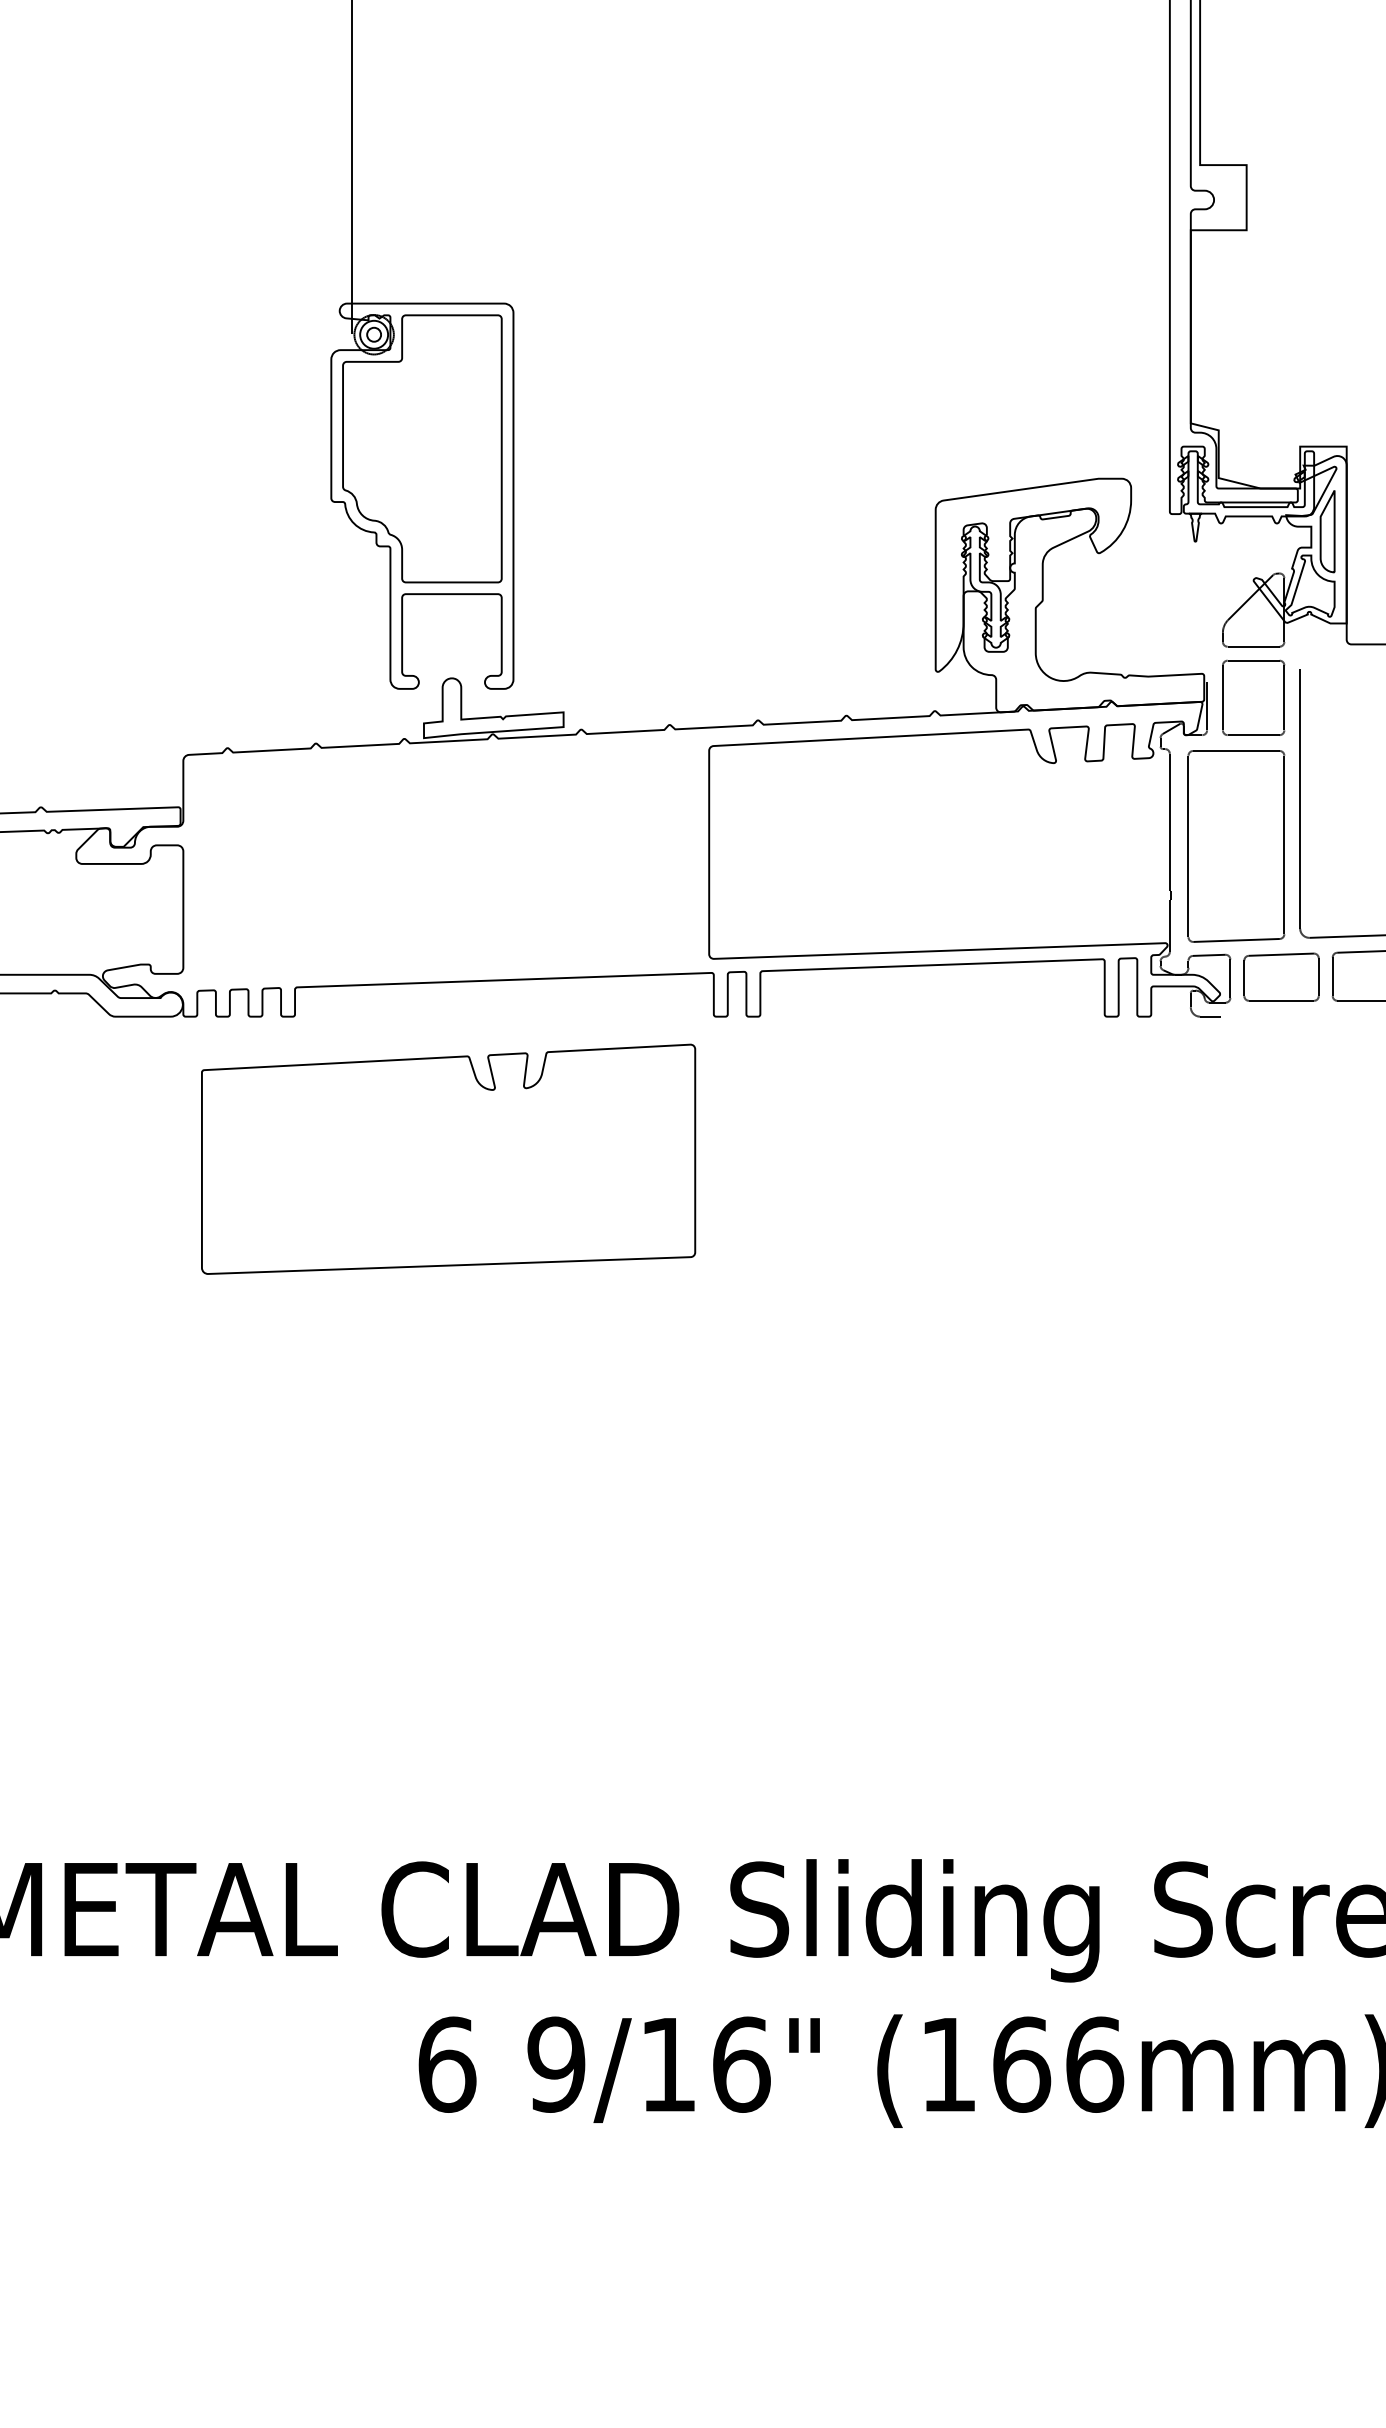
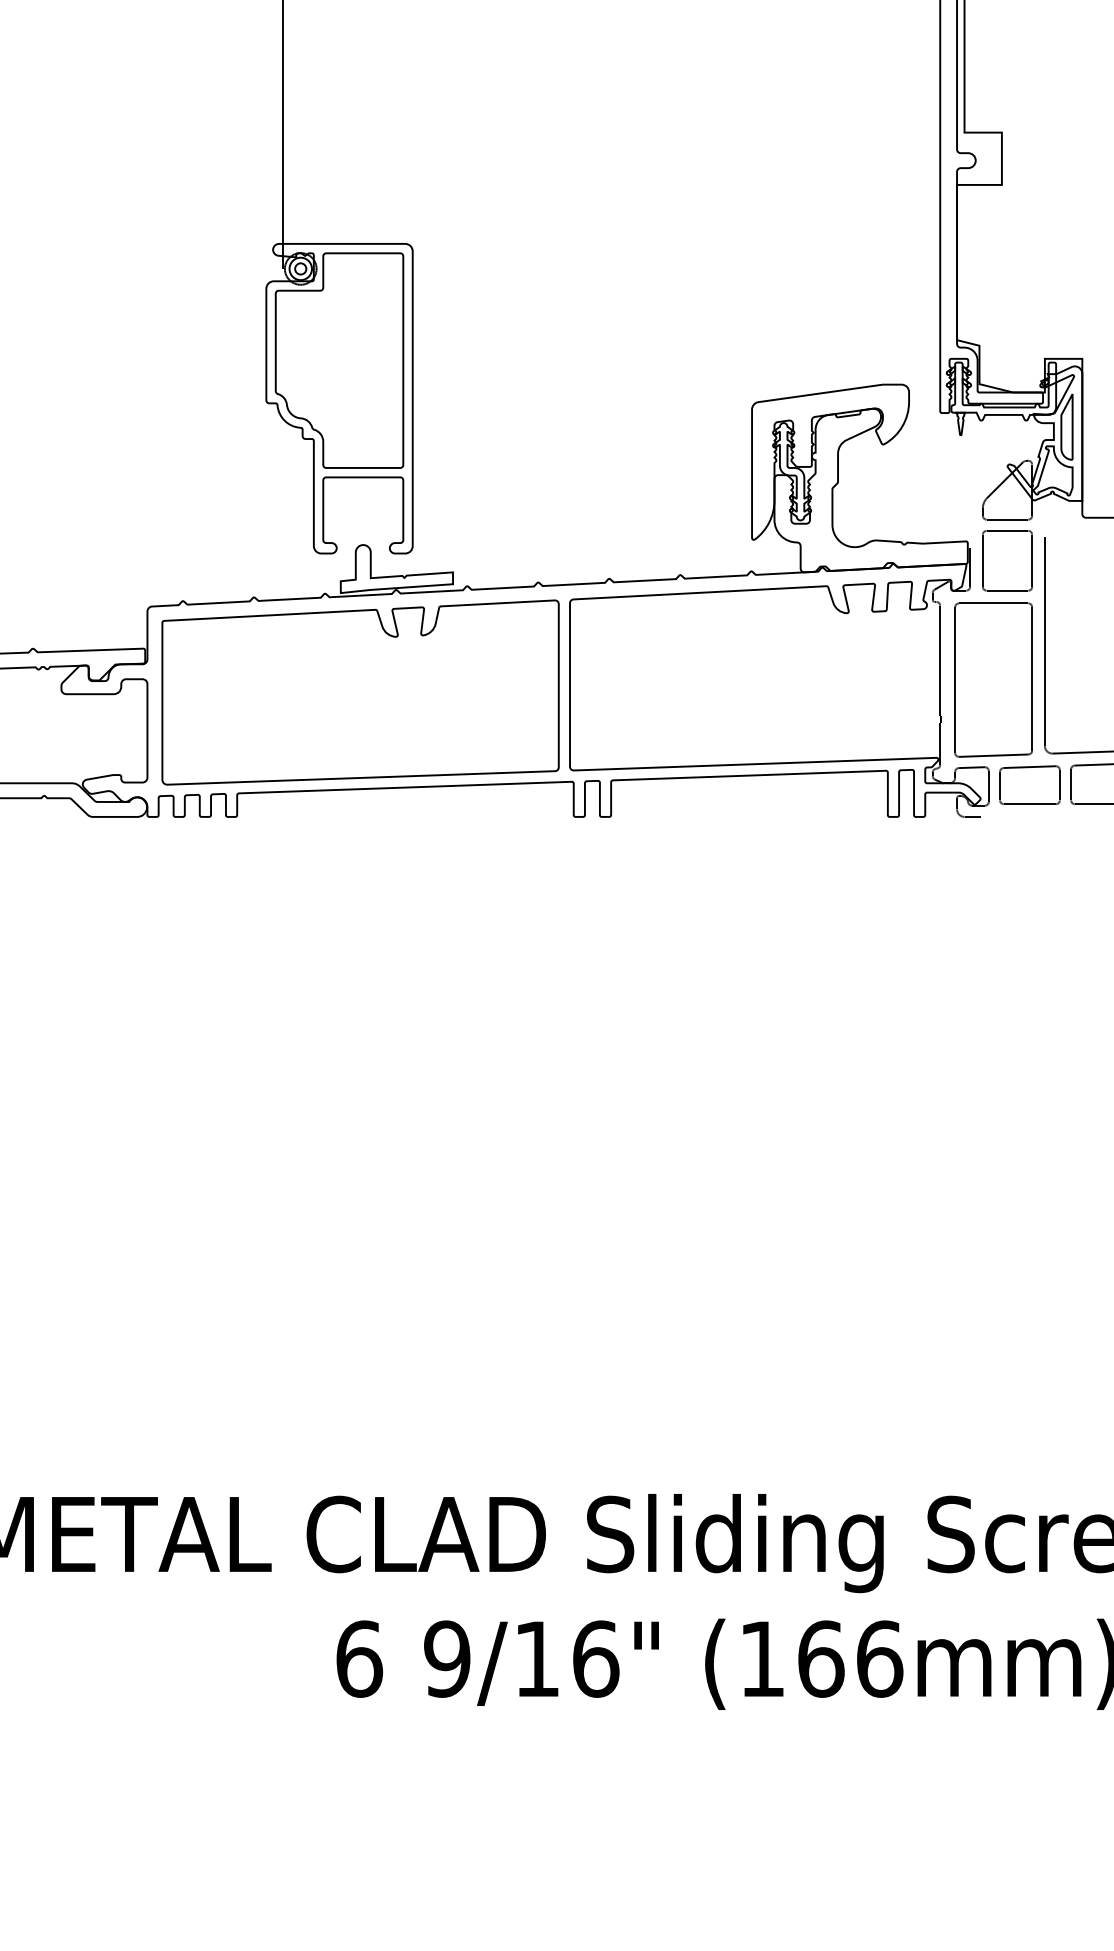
part: (448, 1159) -> (360, 692), moved

